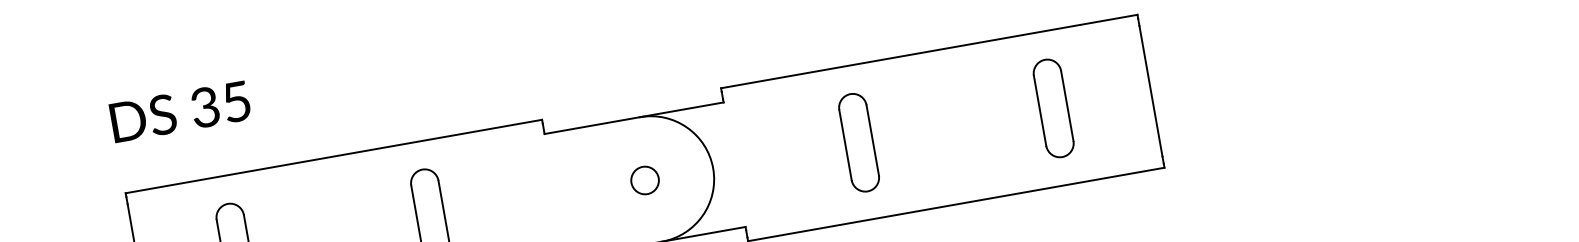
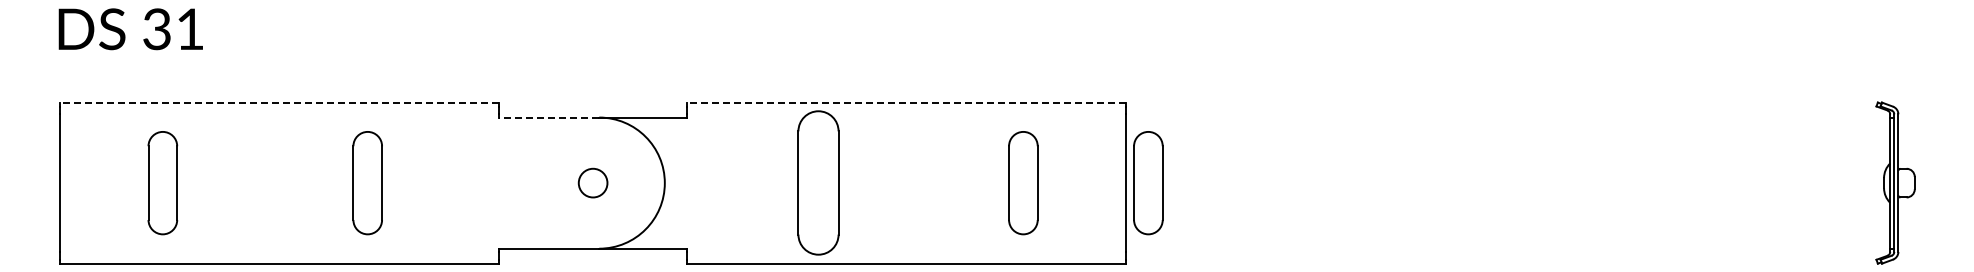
line: (929, 51) -> (906, 102), solid -> dashed
part: (1172, 87) -> (1148, 183), added
text: (237, 102) -> (190, 29), 35 -> 31
line: (591, 125) -> (548, 117), solid -> dashed
part: (859, 143) -> (818, 183), size x1.4
line: (333, 156) -> (279, 102), solid -> dashed

